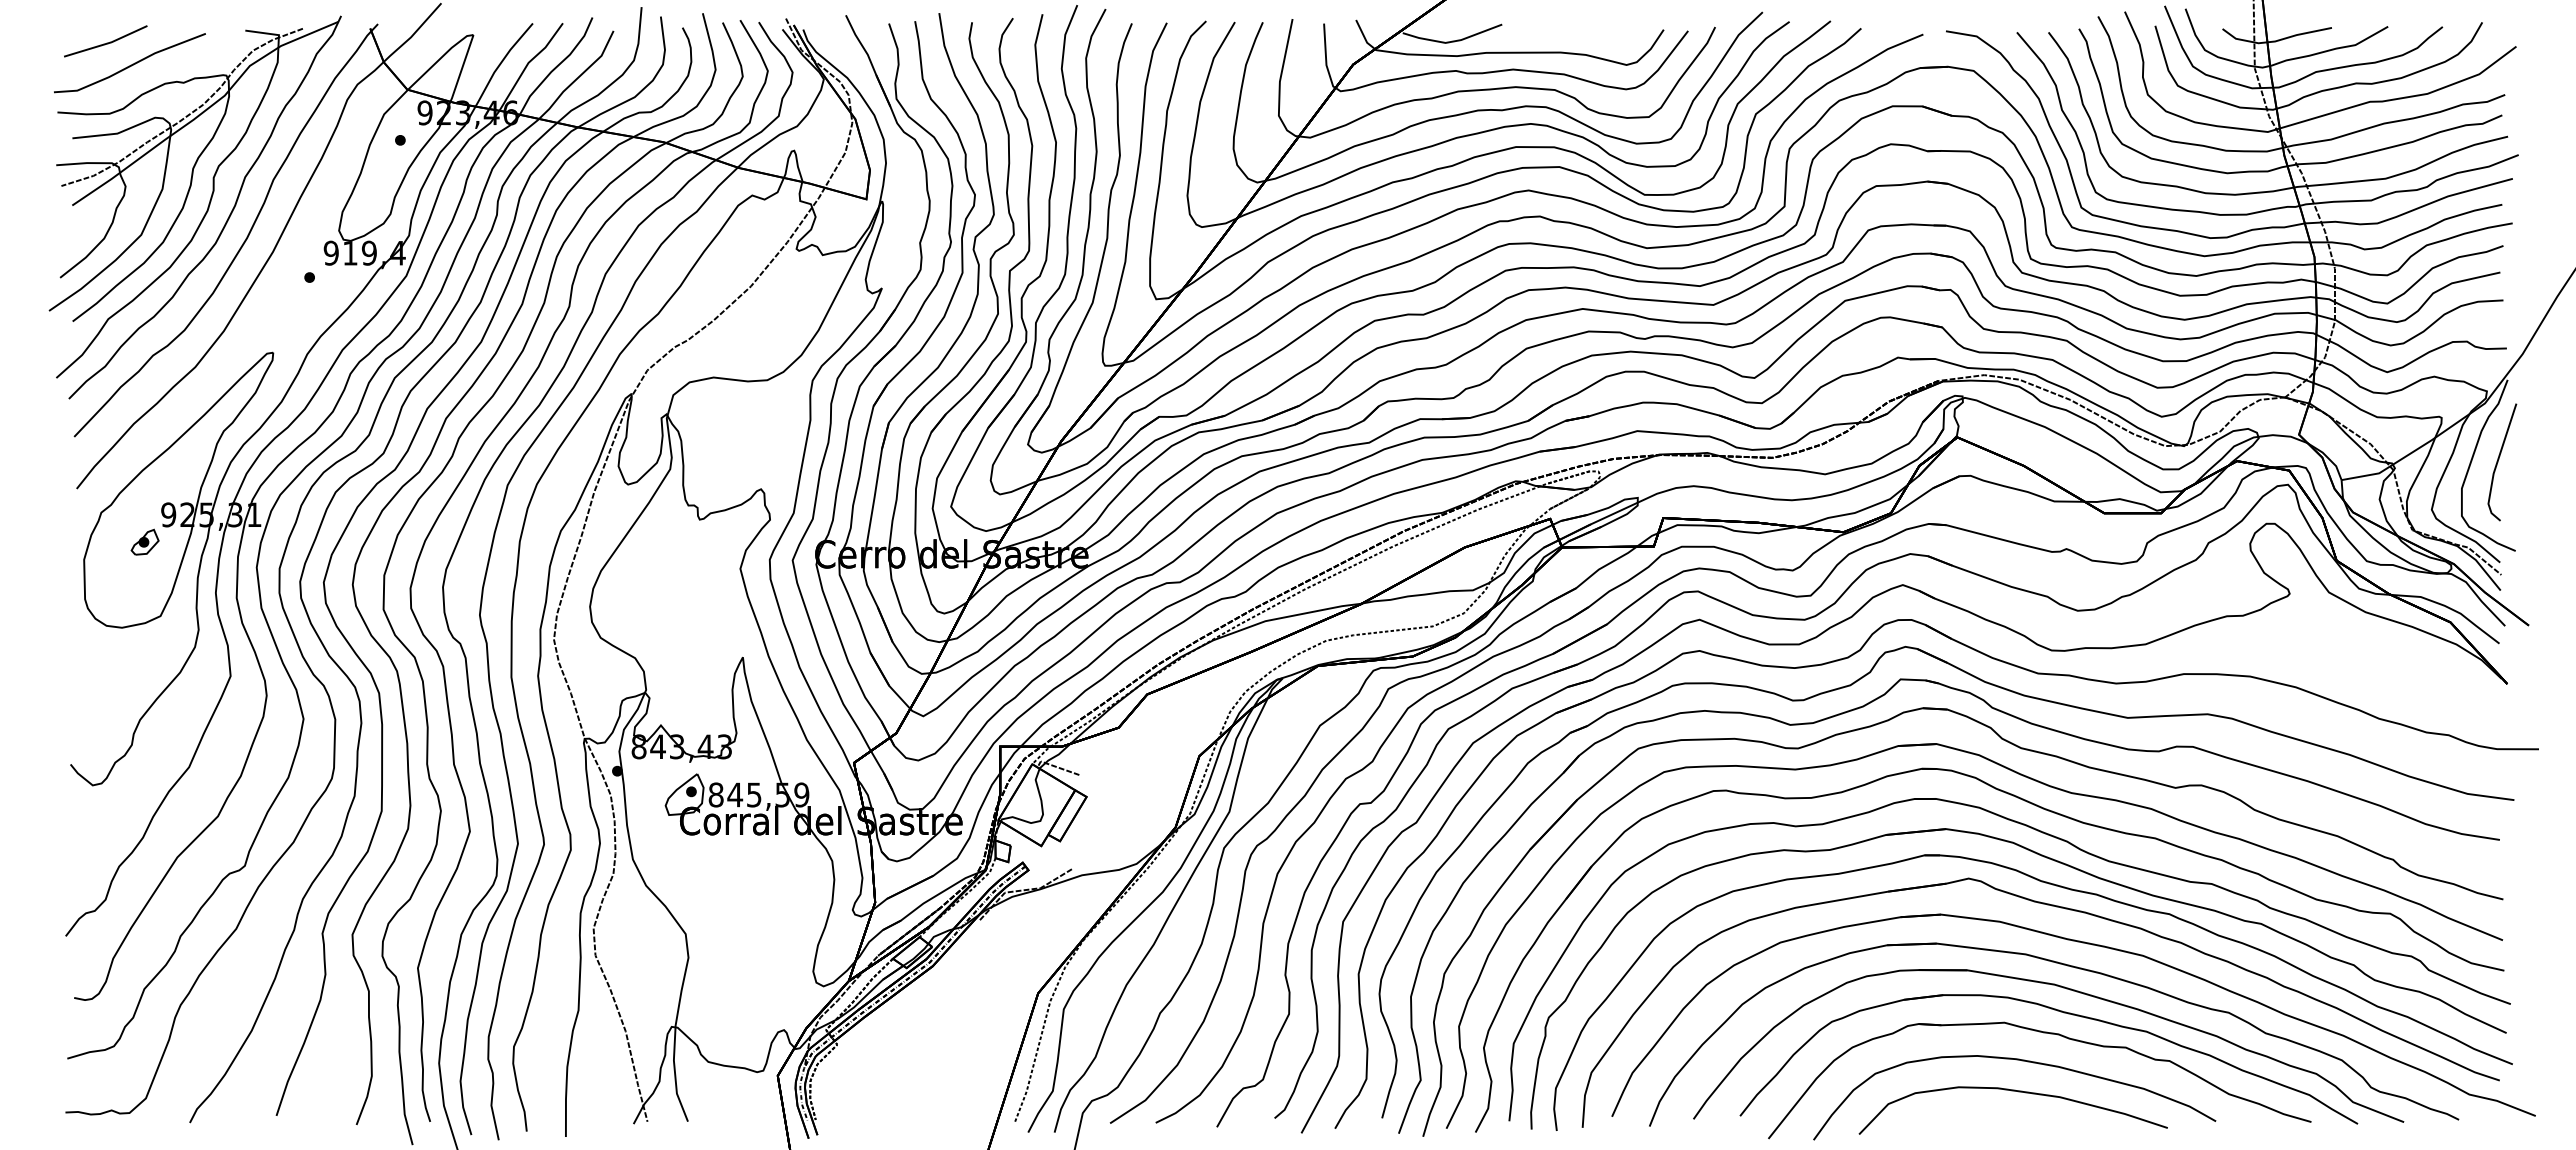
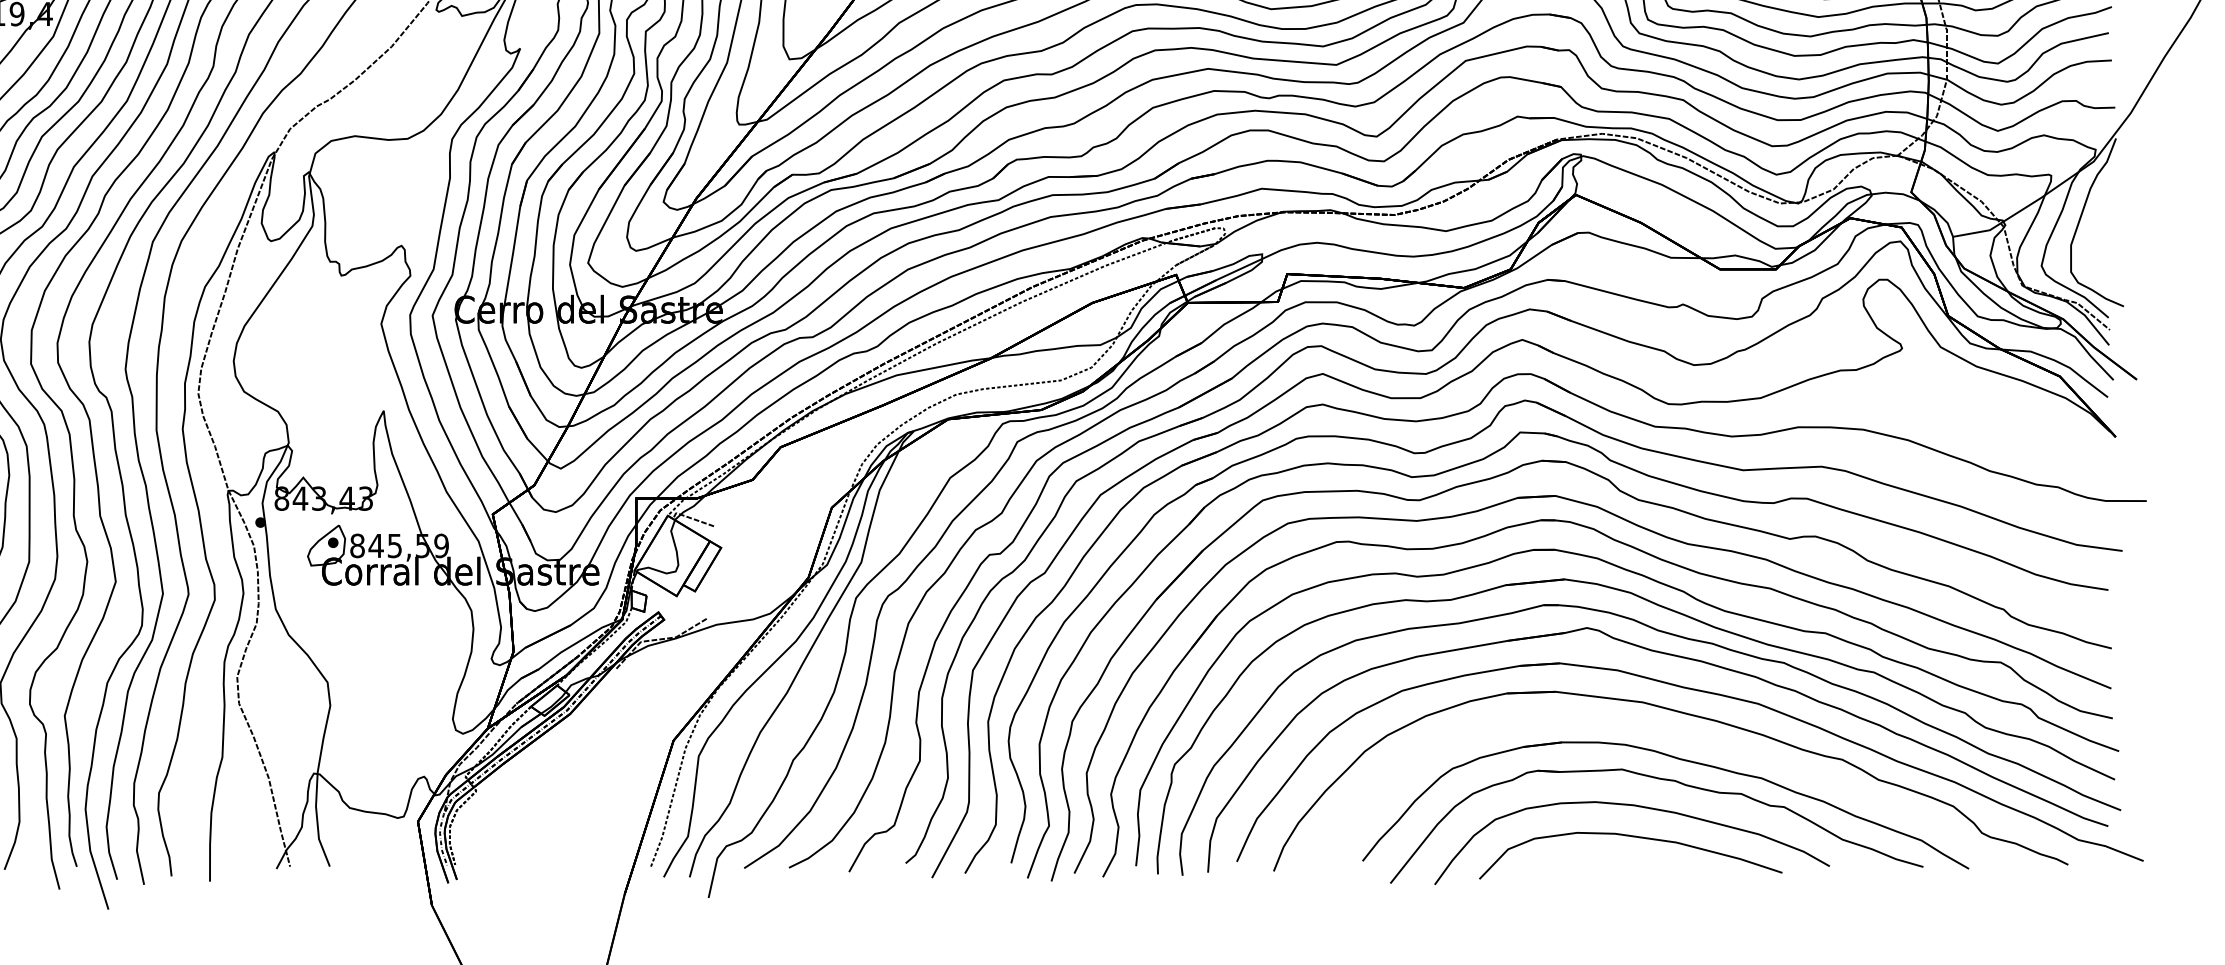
line: (2498, 462) -> (2107, 219), removed
part: (2066, 989) -> (1682, 736), removed

